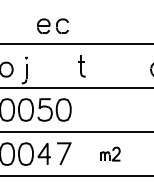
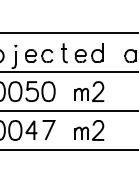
part: (53, 25) -> (39, 55), moved
part: (109, 65) -> (88, 52), added
part: (110, 109) -> (89, 91), added
part: (110, 154) -> (89, 130), size x1.67

